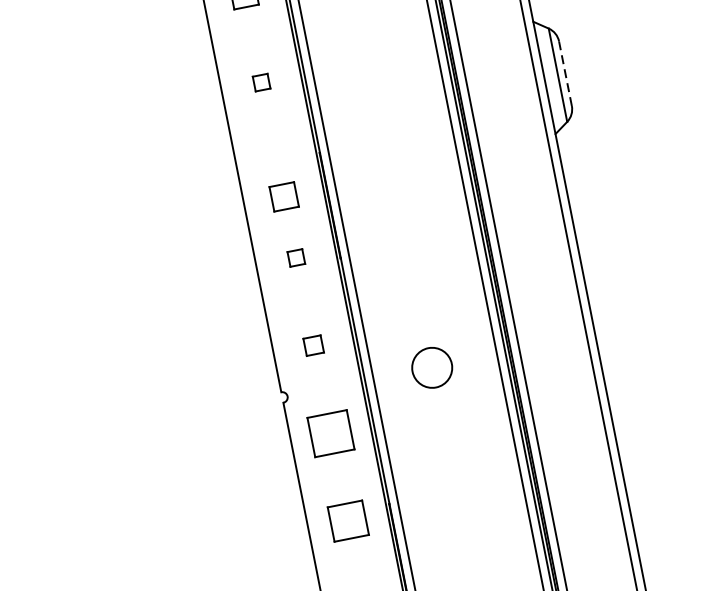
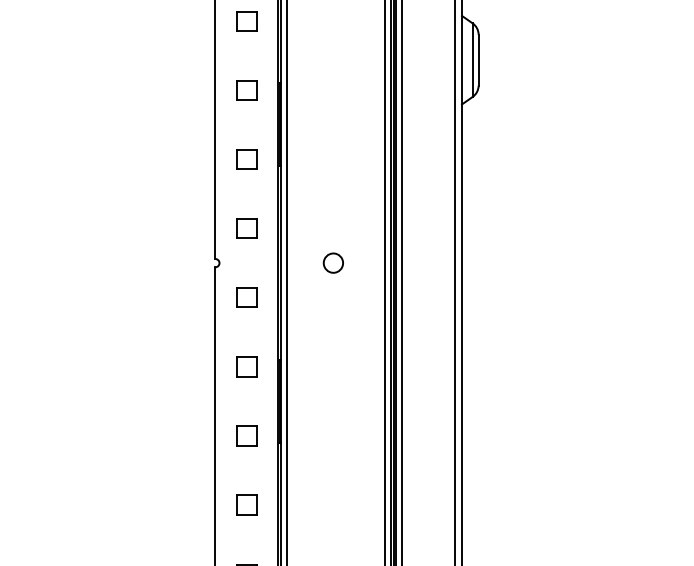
line: (565, 72) -> (478, 59), dashed -> solid
part: (261, 82) -> (246, 21), size x1.67
part: (283, 197) -> (246, 90), moved
part: (295, 258) -> (246, 159), size x1.67
part: (313, 345) -> (246, 228), size x1.43
circle: (432, 366) -> (333, 262), size x0.62
part: (330, 433) -> (246, 297), size x0.62
part: (347, 520) -> (246, 366), size x0.71

